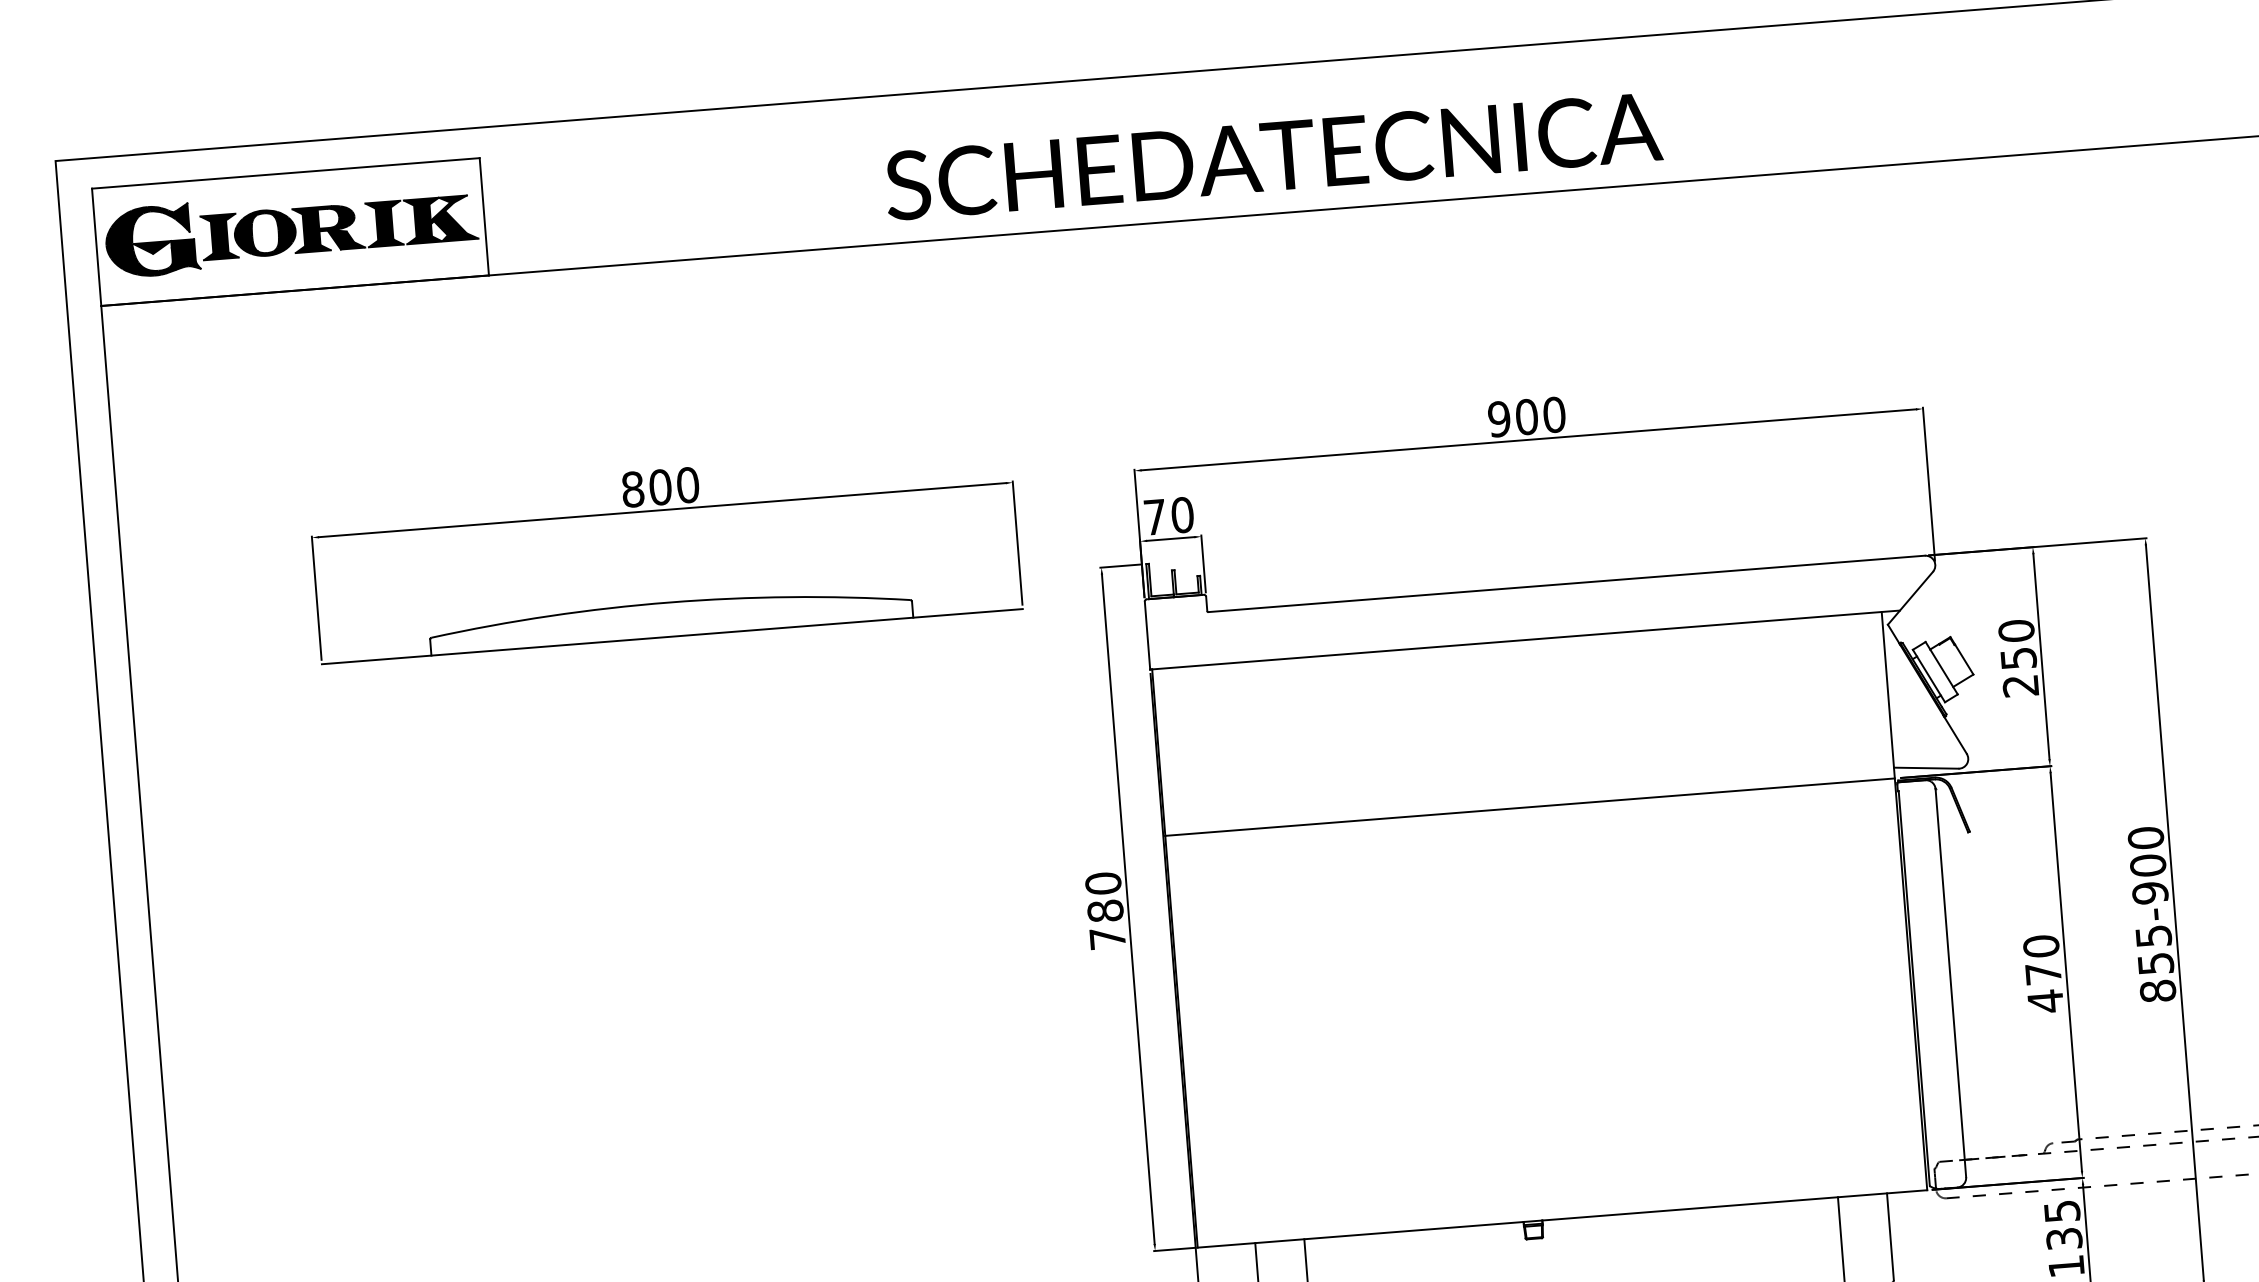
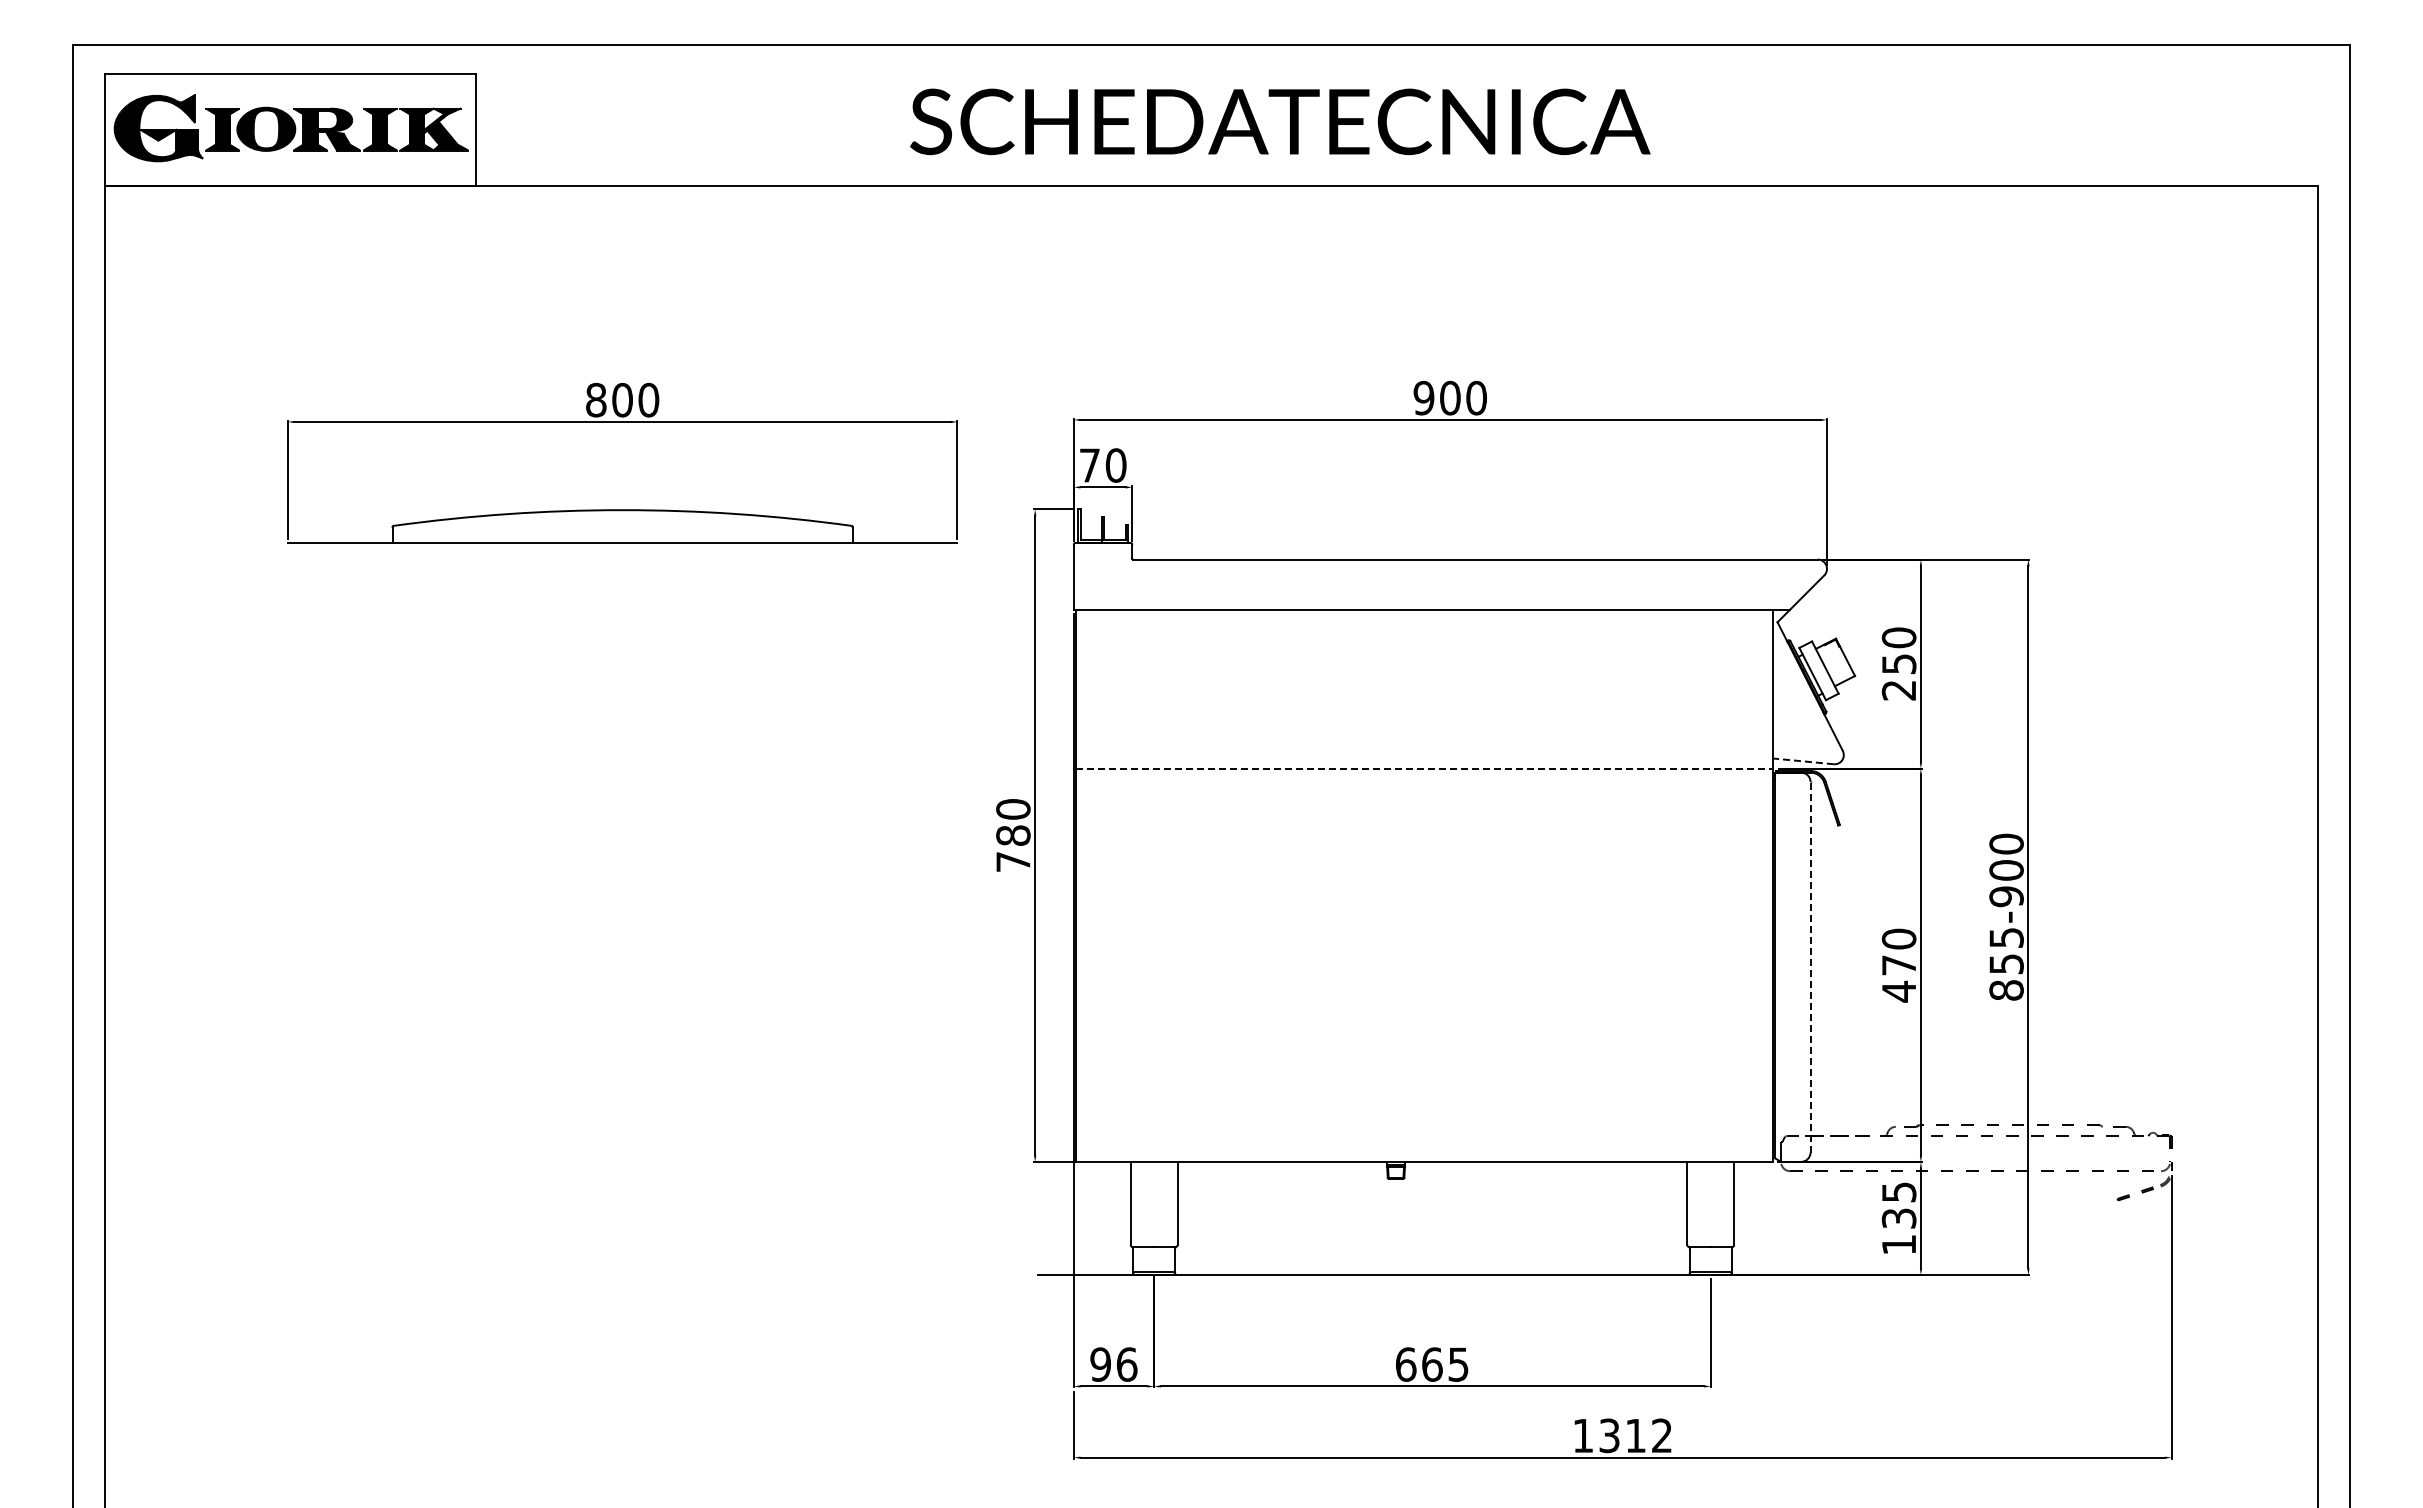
text: (1273, 156) -> (1280, 121), moved
line: (1926, 768) -> (1803, 761), solid -> dashed
line: (1530, 806) -> (1424, 768), solid -> dashed
line: (1950, 982) -> (1810, 966), solid -> dashed

